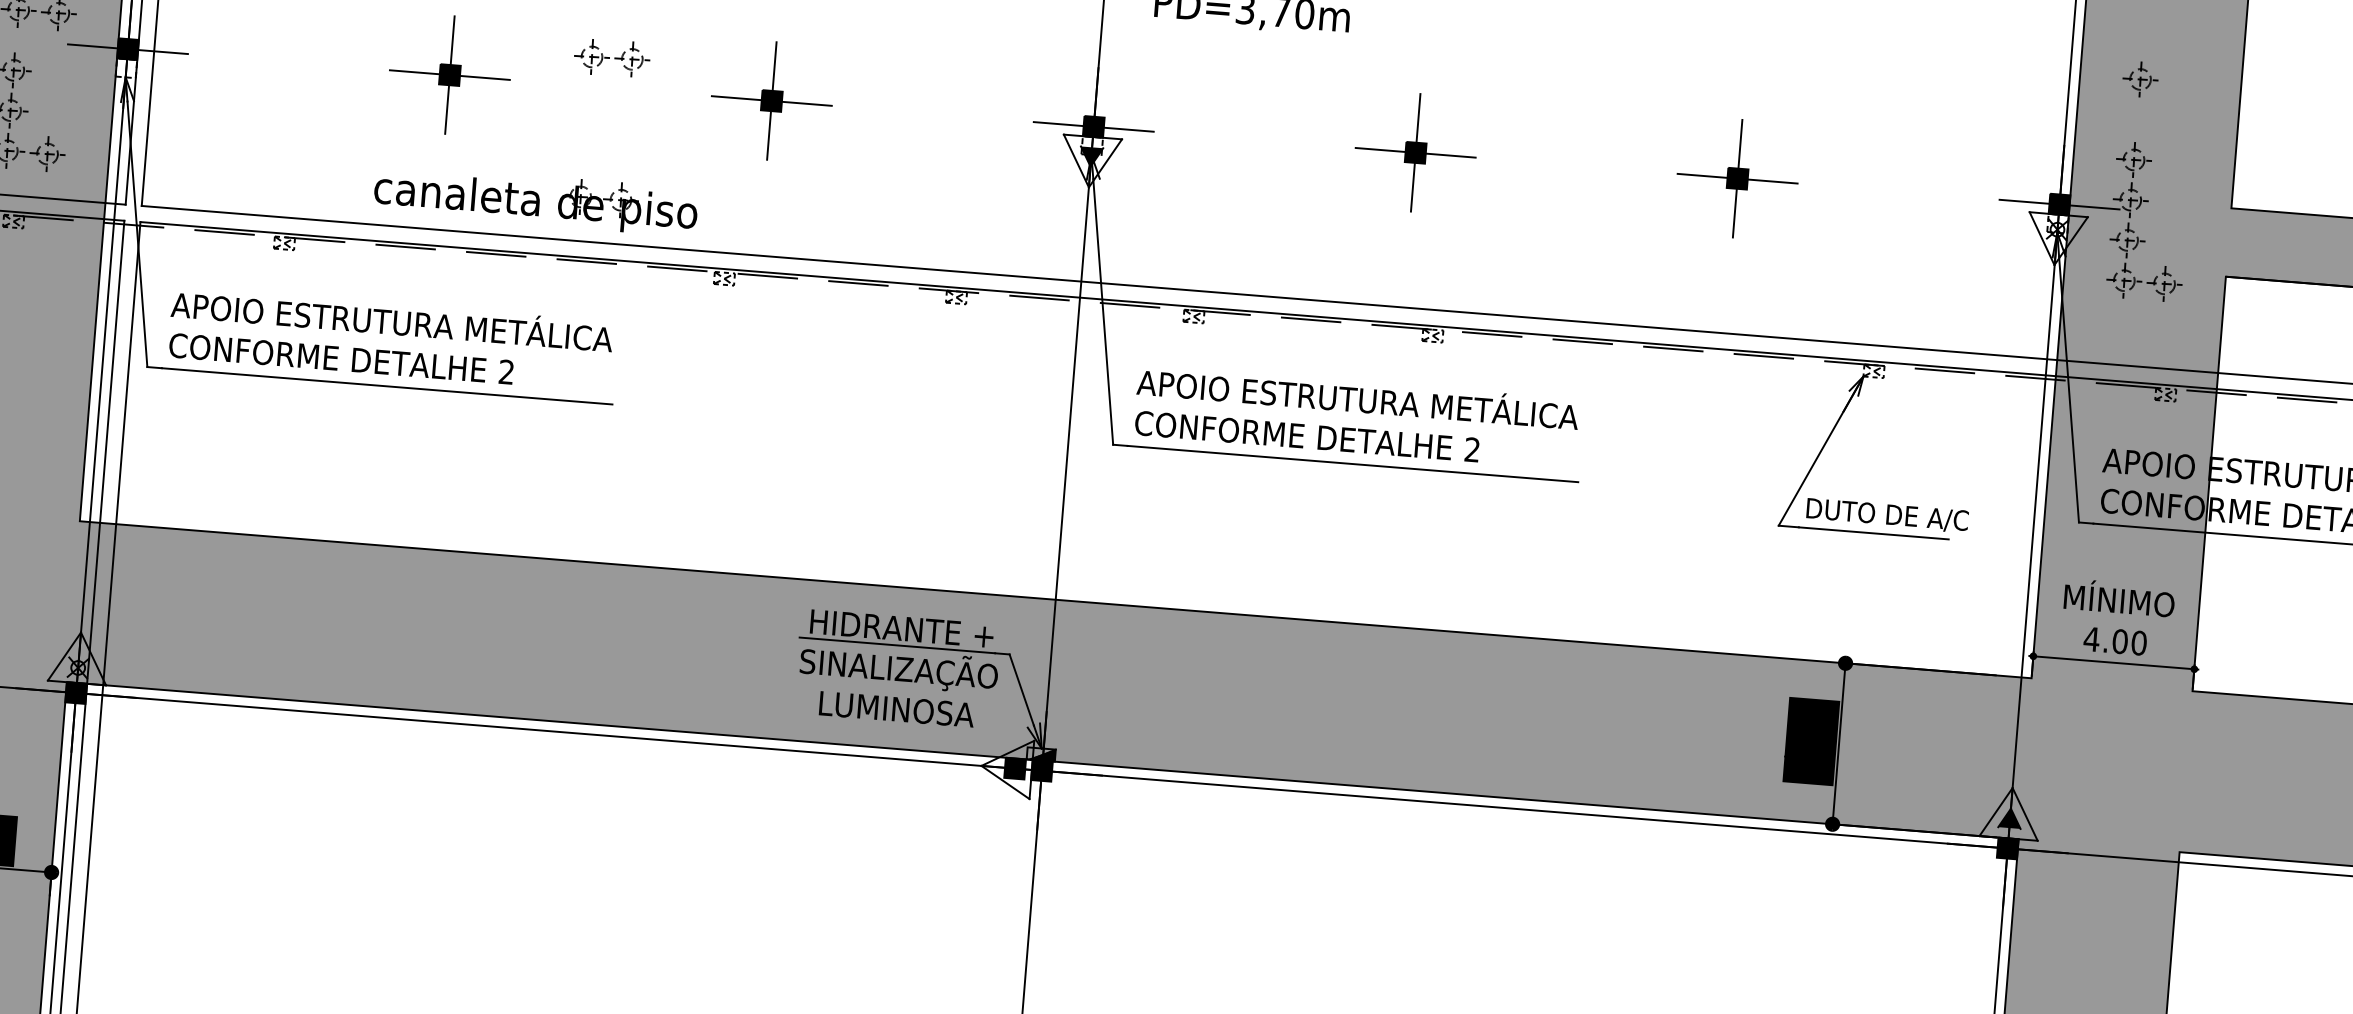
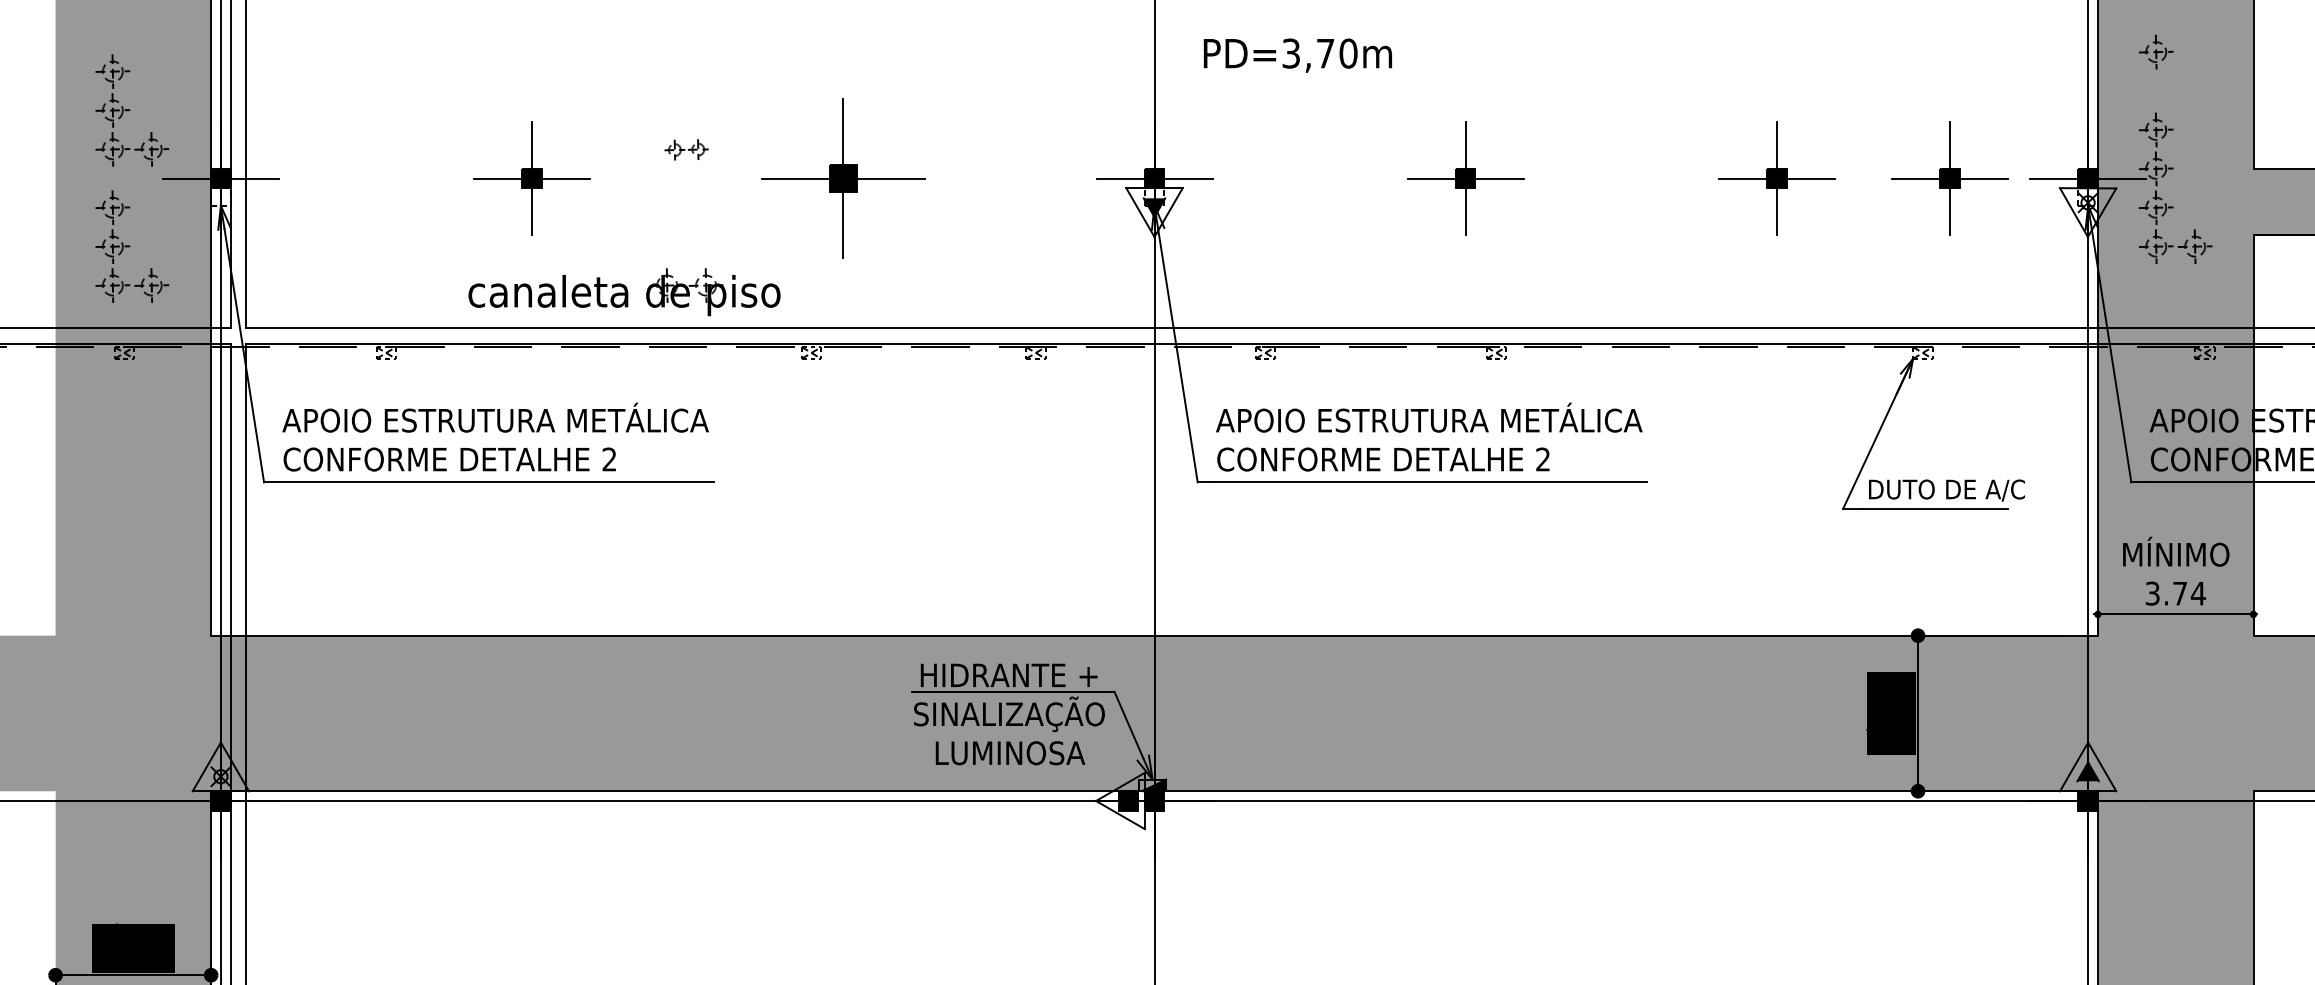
part: (612, 57) -> (686, 149), size x0.6
part: (770, 100) -> (842, 178), size x1.4
part: (1916, 192) -> (1949, 178), added
text: (2115, 641) -> (2175, 593), 4.00 -> 3.74

